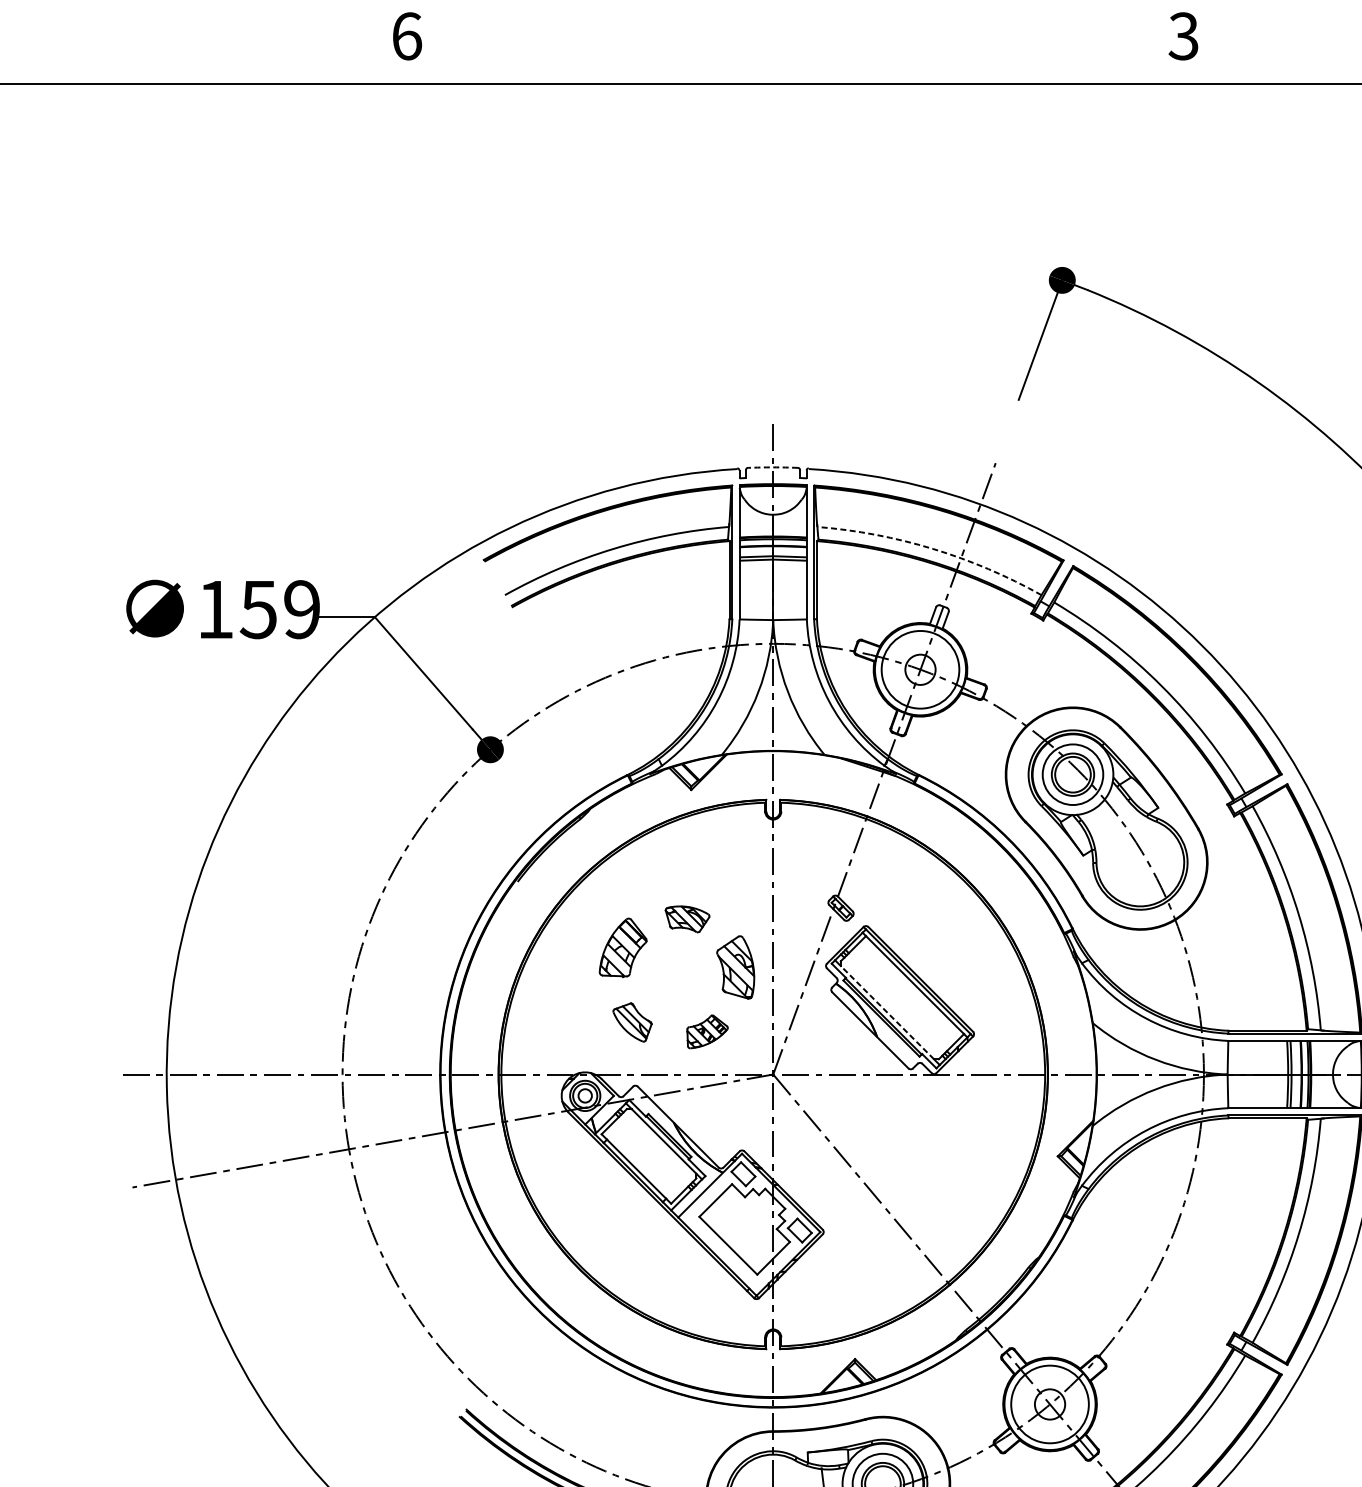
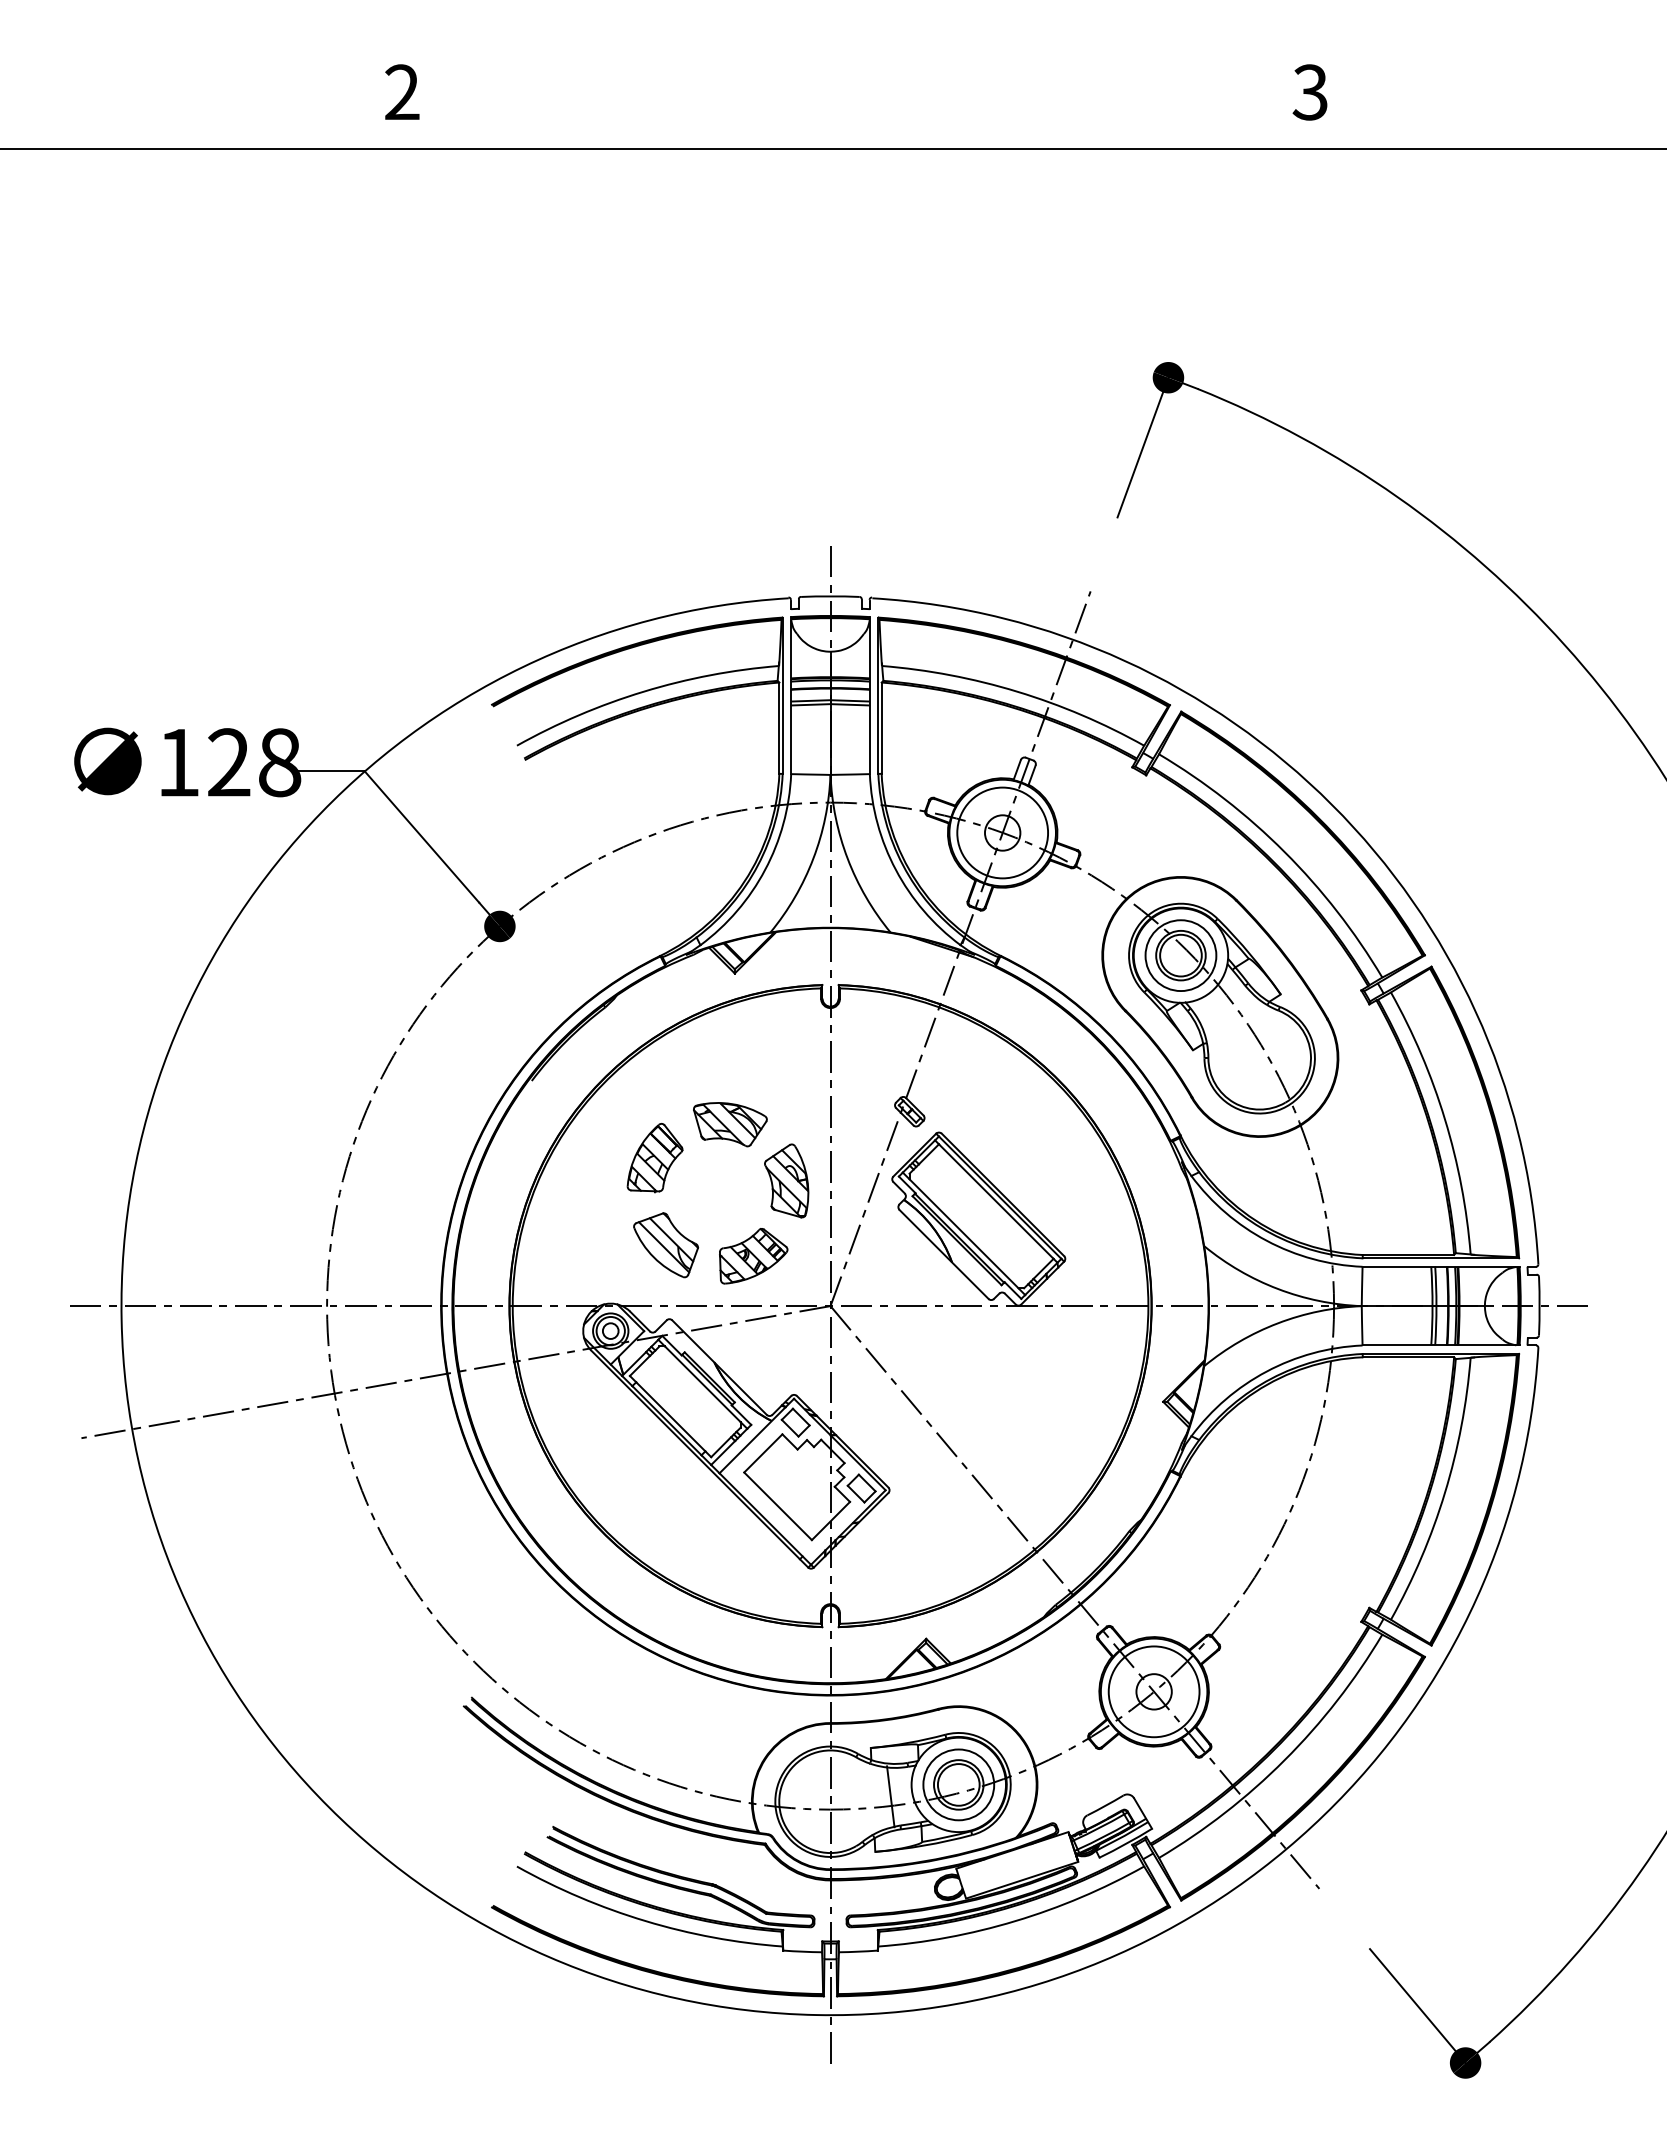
text: (407, 36) -> (402, 92), 6 -> 2
arc: (773, 467) -> (830, 596), dashed -> solid
arc: (933, 548) -> (1017, 691), dashed -> solid
text: (279, 609) -> (253, 762), 159 -> 128
part: (687, 919) -> (730, 1124), size x1.43
line: (886, 1012) -> (963, 1233), dashed -> solid
part: (632, 1022) -> (665, 1245), size x1.43
part: (707, 1032) -> (753, 1256), size x1.43

